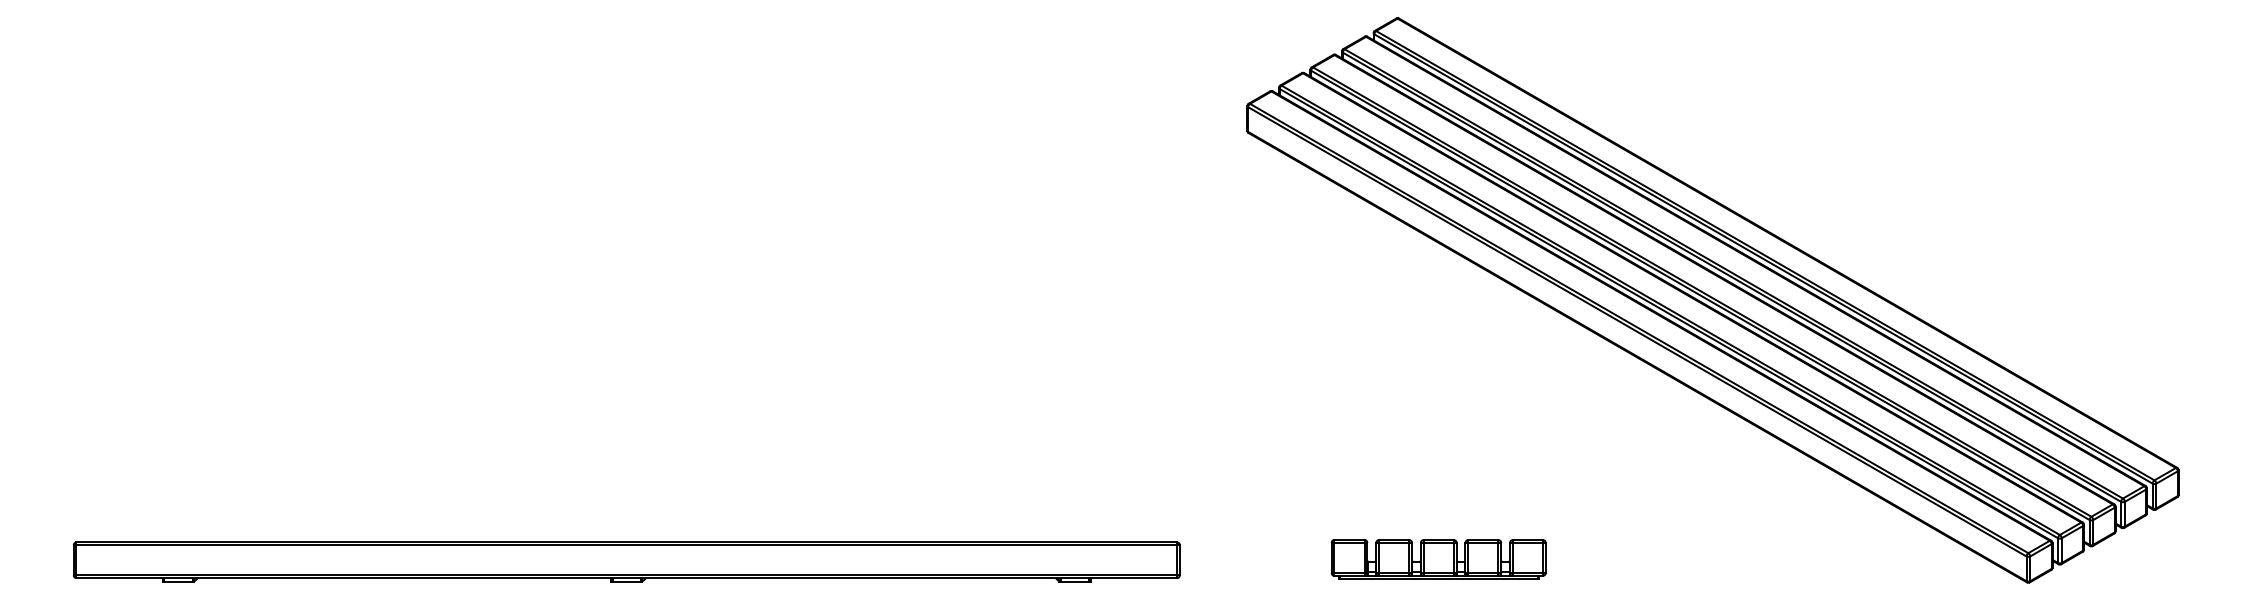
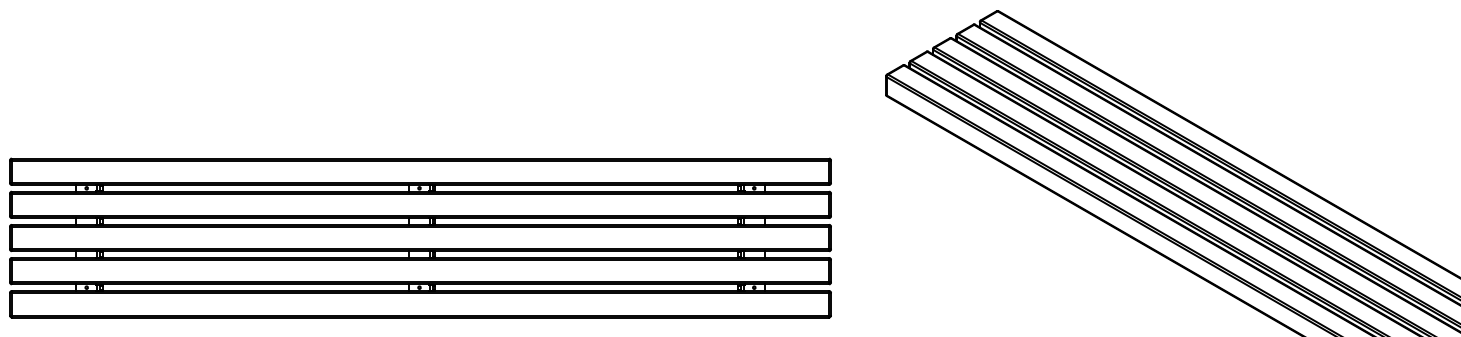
part: (620, 323) -> (420, 237), added

